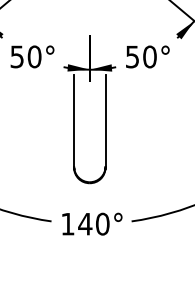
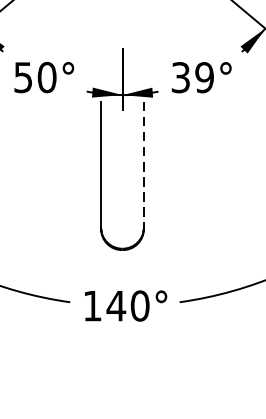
text: (141, 56) -> (193, 77), 50° -> 39°
line: (105, 121) -> (143, 165), solid -> dashed

